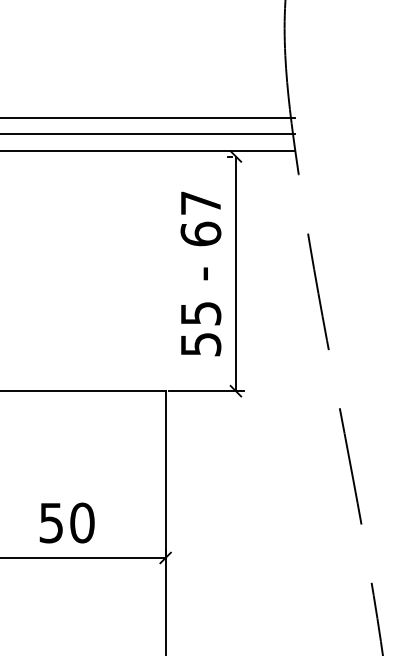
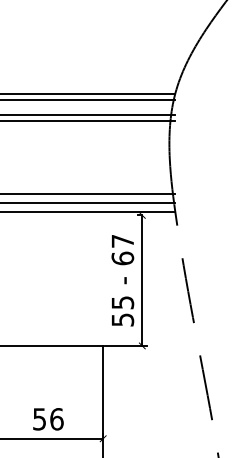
text: (81, 523) -> (56, 419), 50 -> 56

